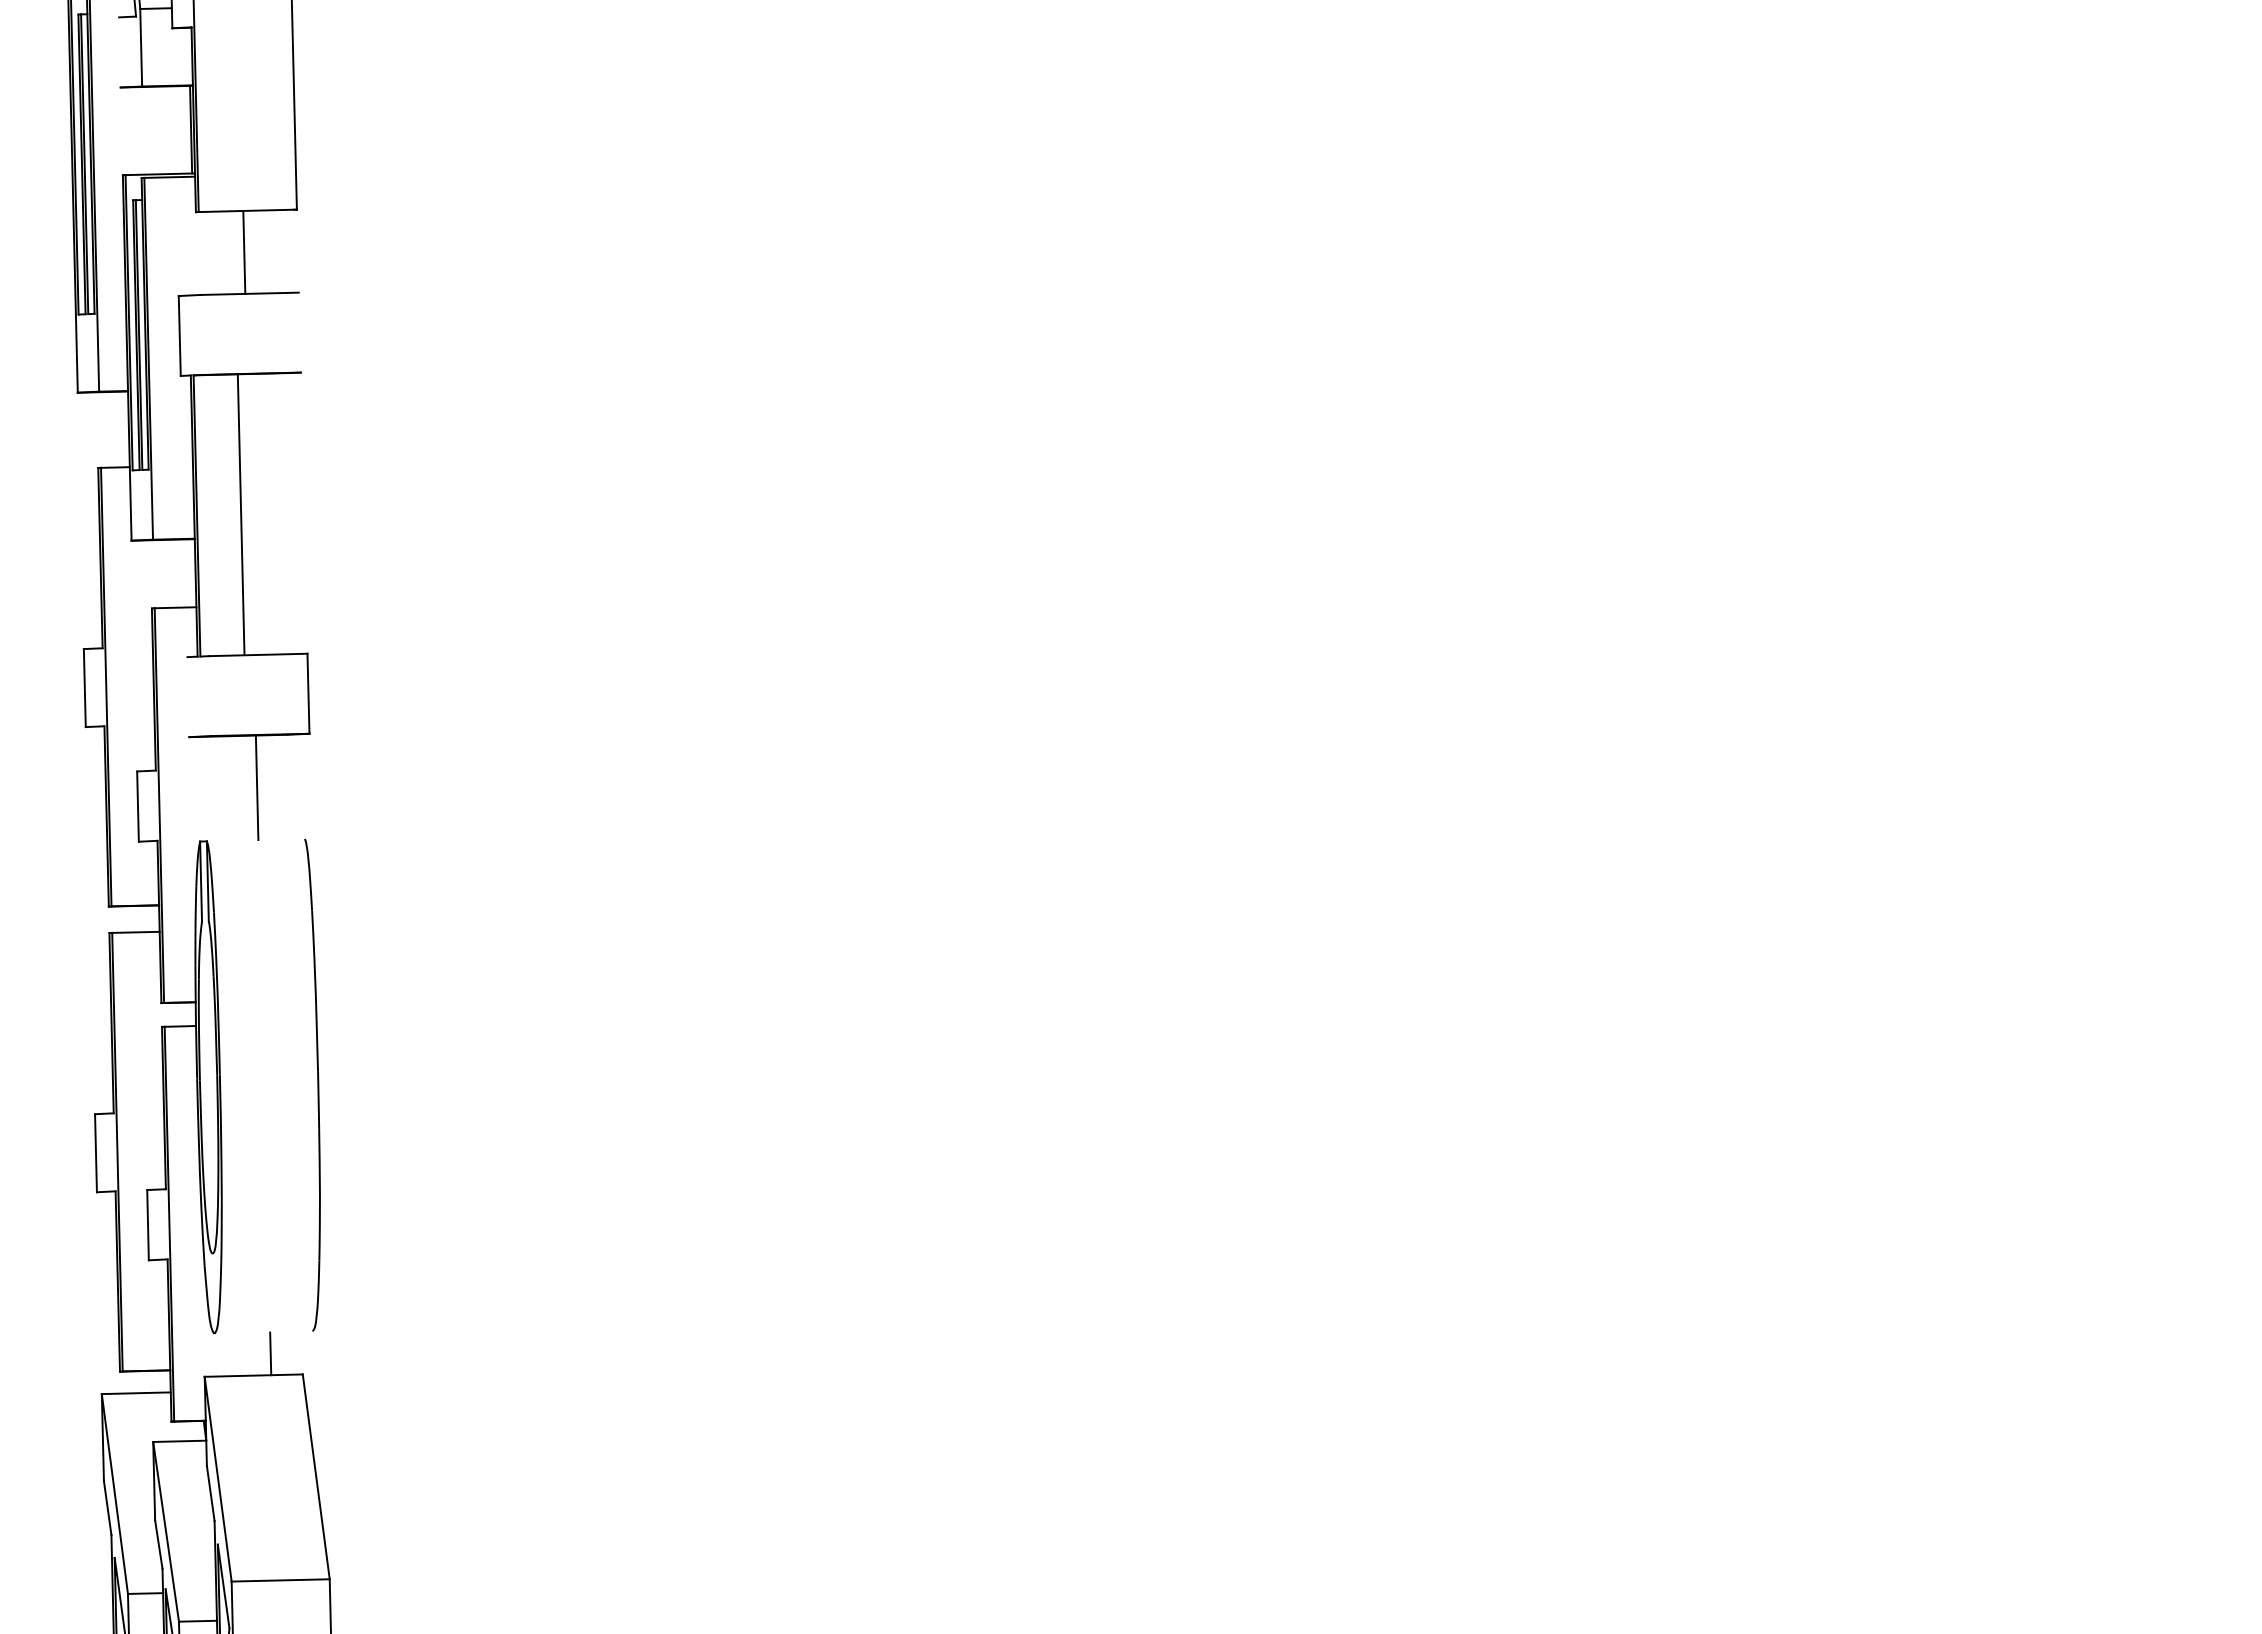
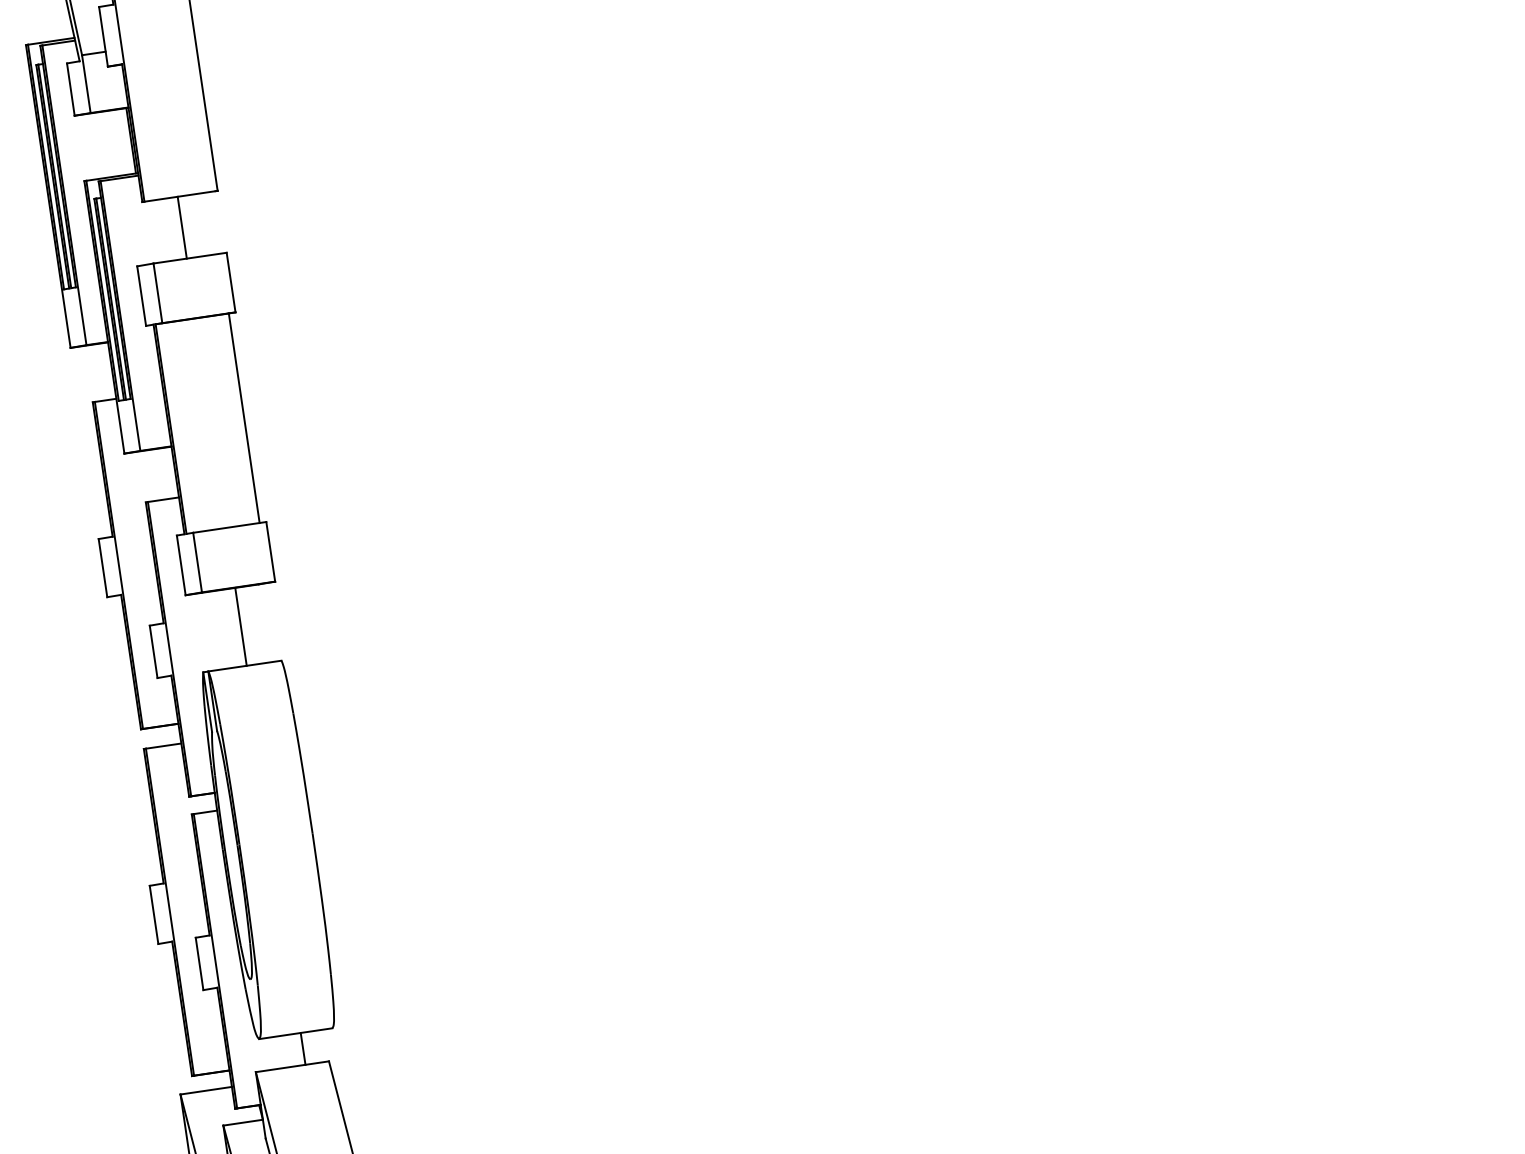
line: (119, 52) -> (70, 89), added
line: (299, 332) -> (230, 282), added
line: (201, 334) -> (157, 293), added
line: (240, 514) -> (243, 418), moved
line: (210, 696) -> (197, 562), added
line: (188, 697) -> (181, 565), added
line: (255, 839) -> (244, 665), added
line: (263, 1332) -> (295, 1033), added

